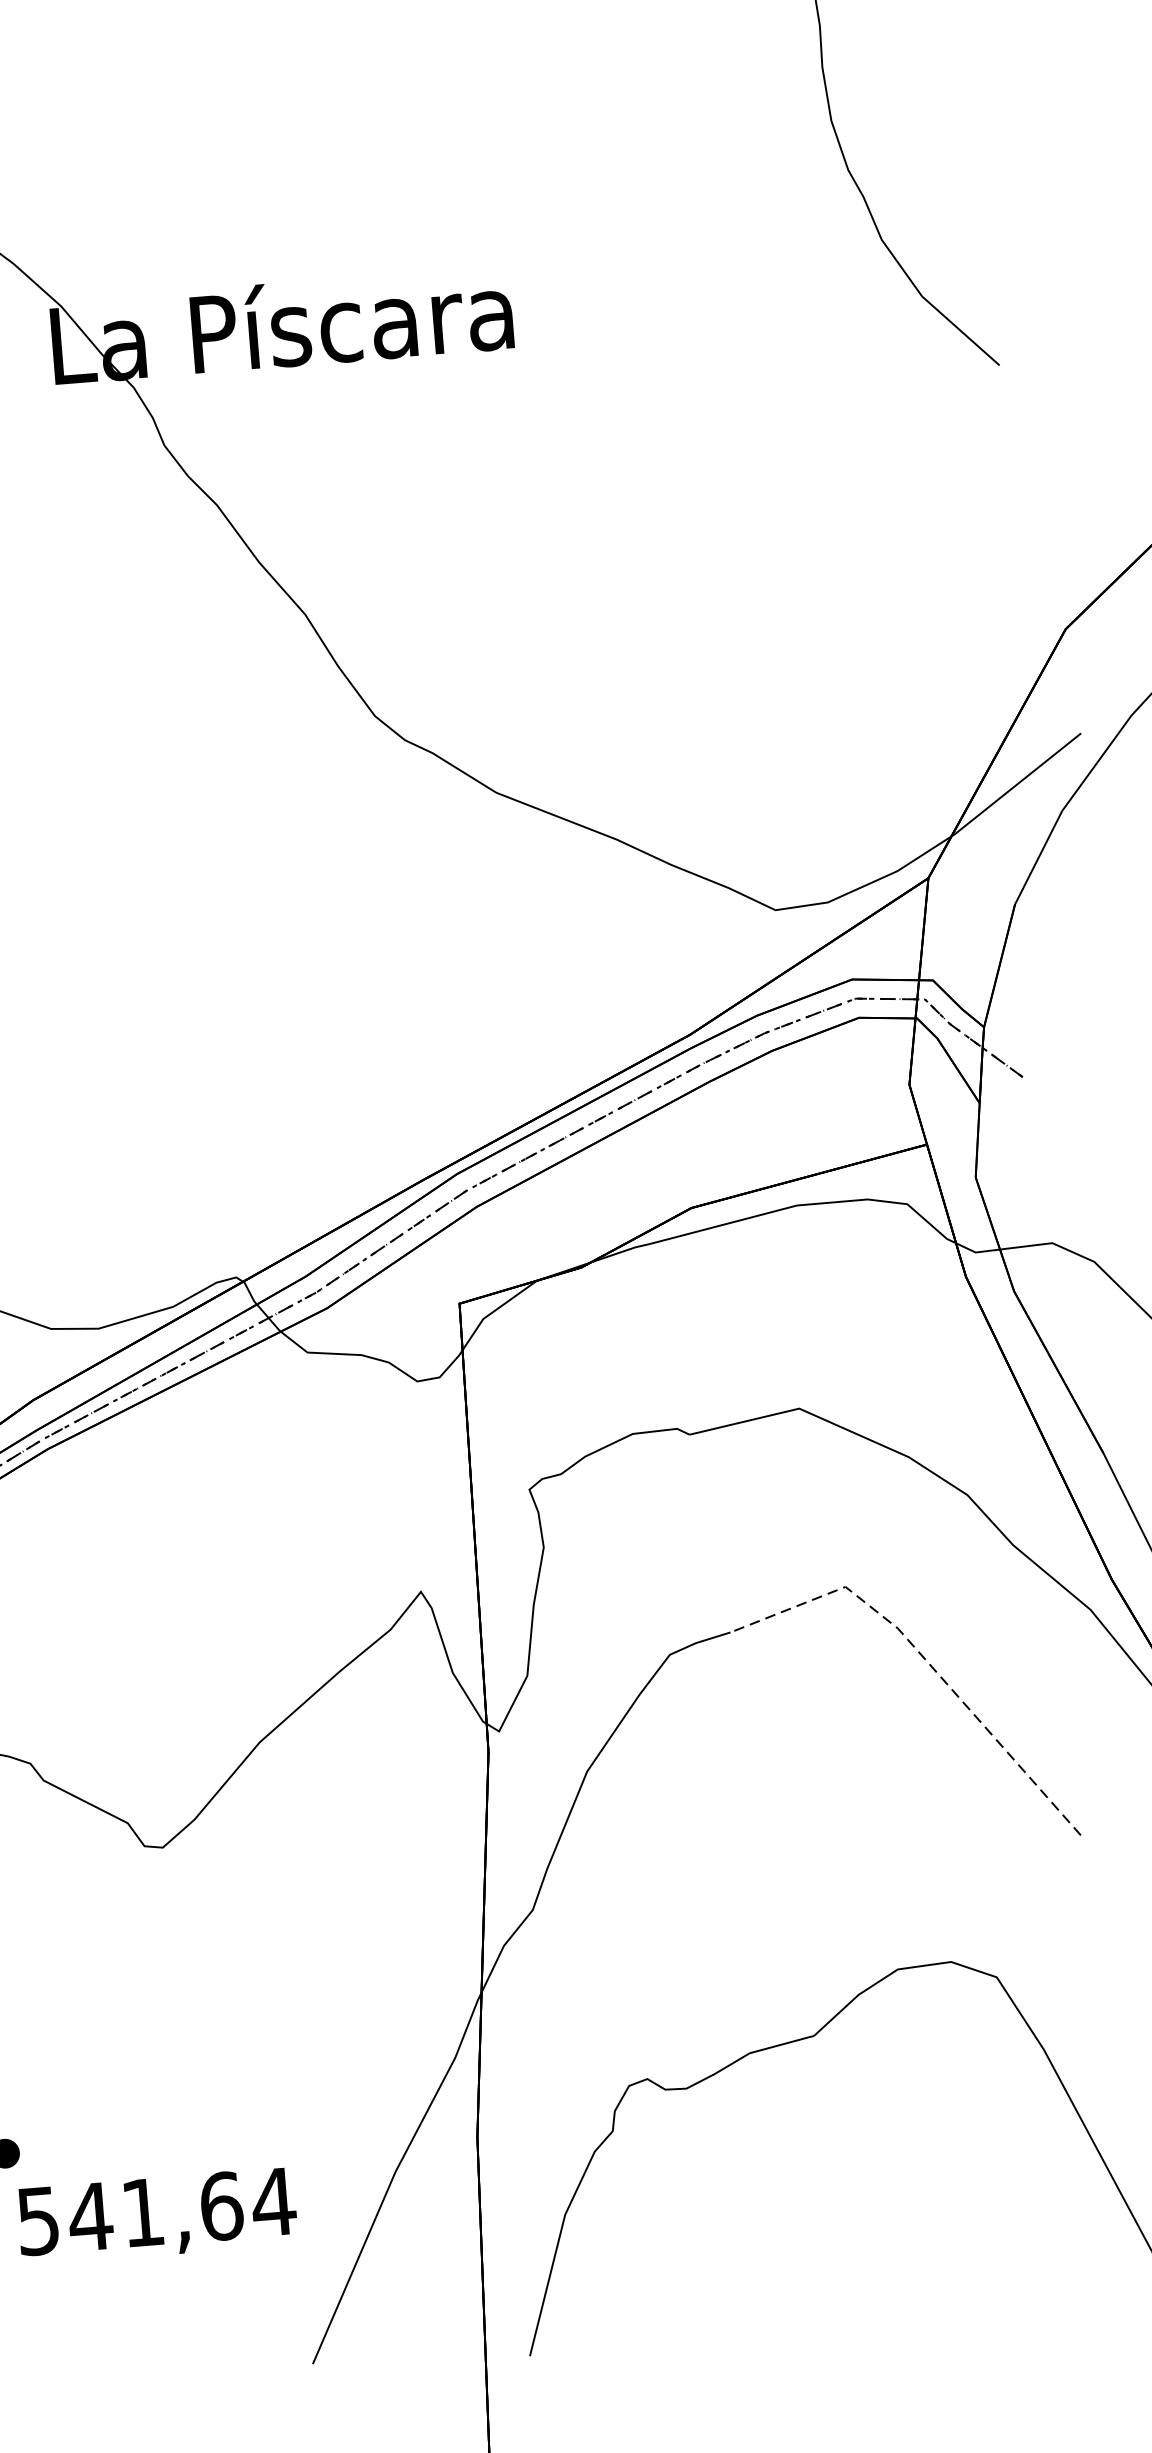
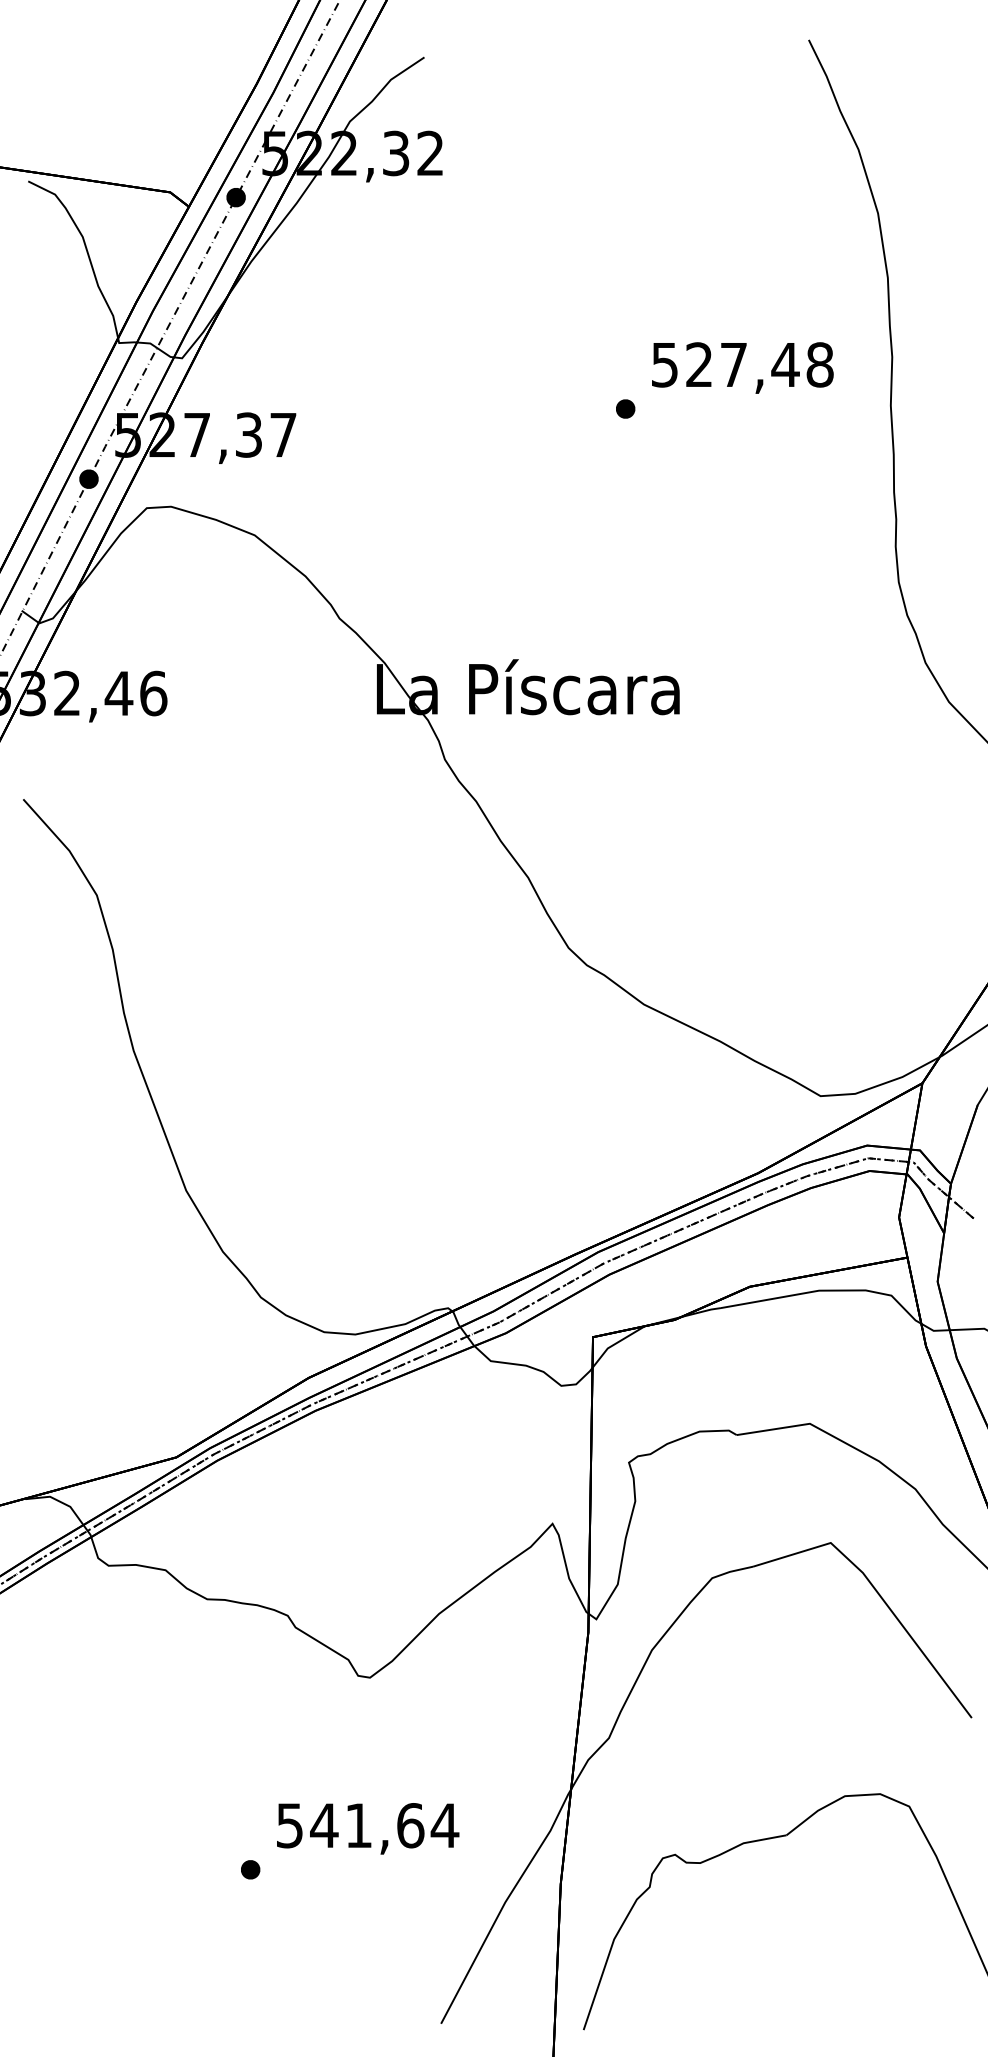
line: (925, 1659) -> (879, 1594), dashed -> solid
text: (157, 2215) -> (368, 1828), moved

